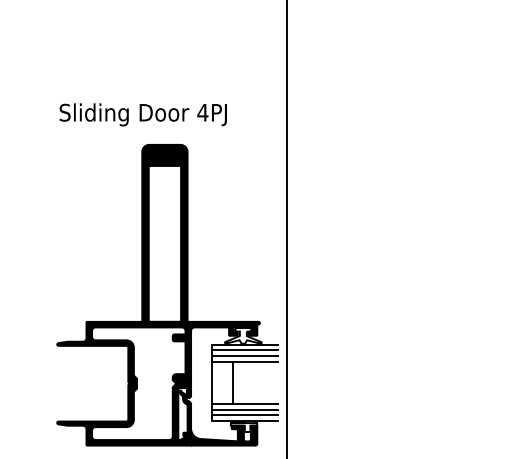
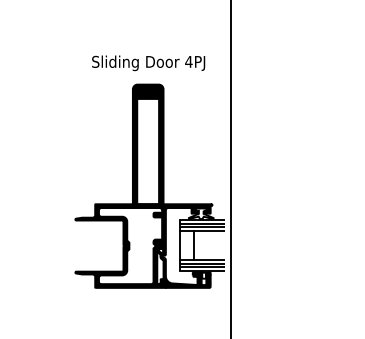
text: (143, 115) -> (148, 63), moved

